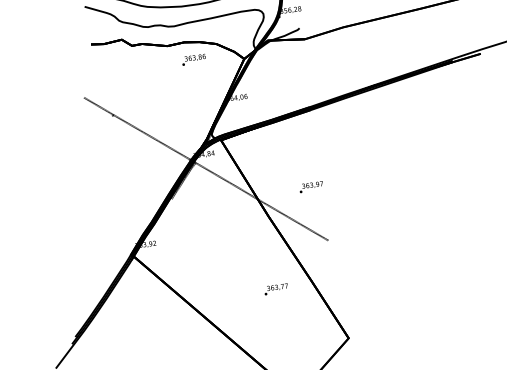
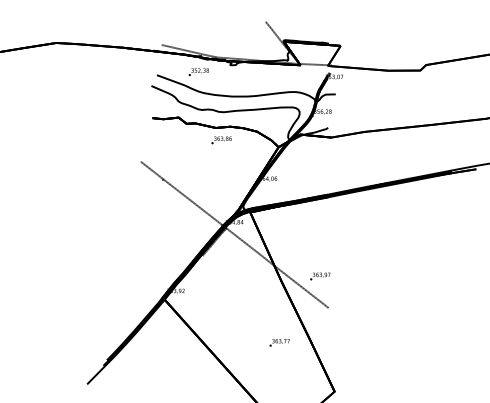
text: (193, 60) -> (221, 140), moved
text: (311, 187) -> (320, 276), moved

